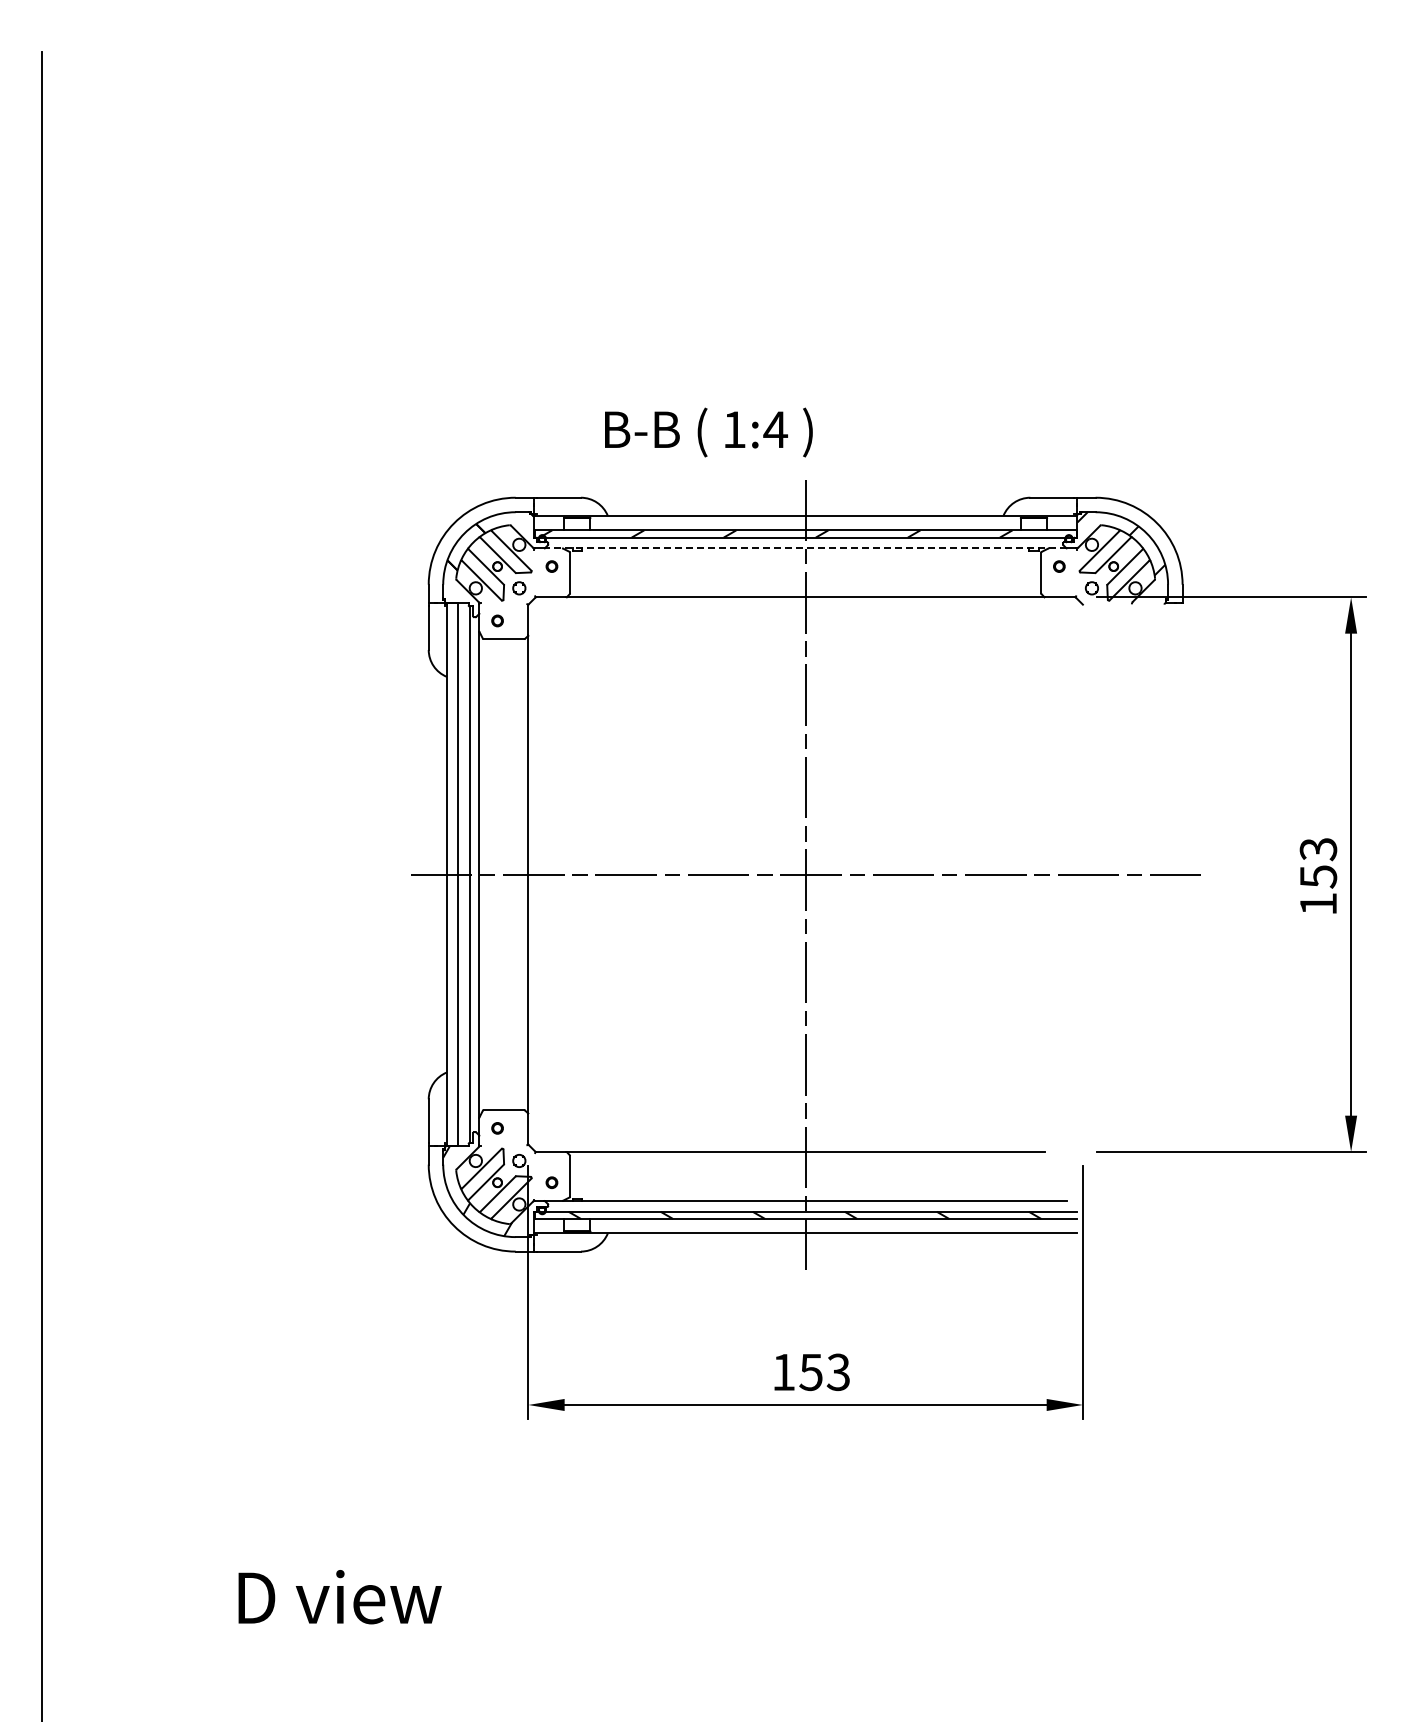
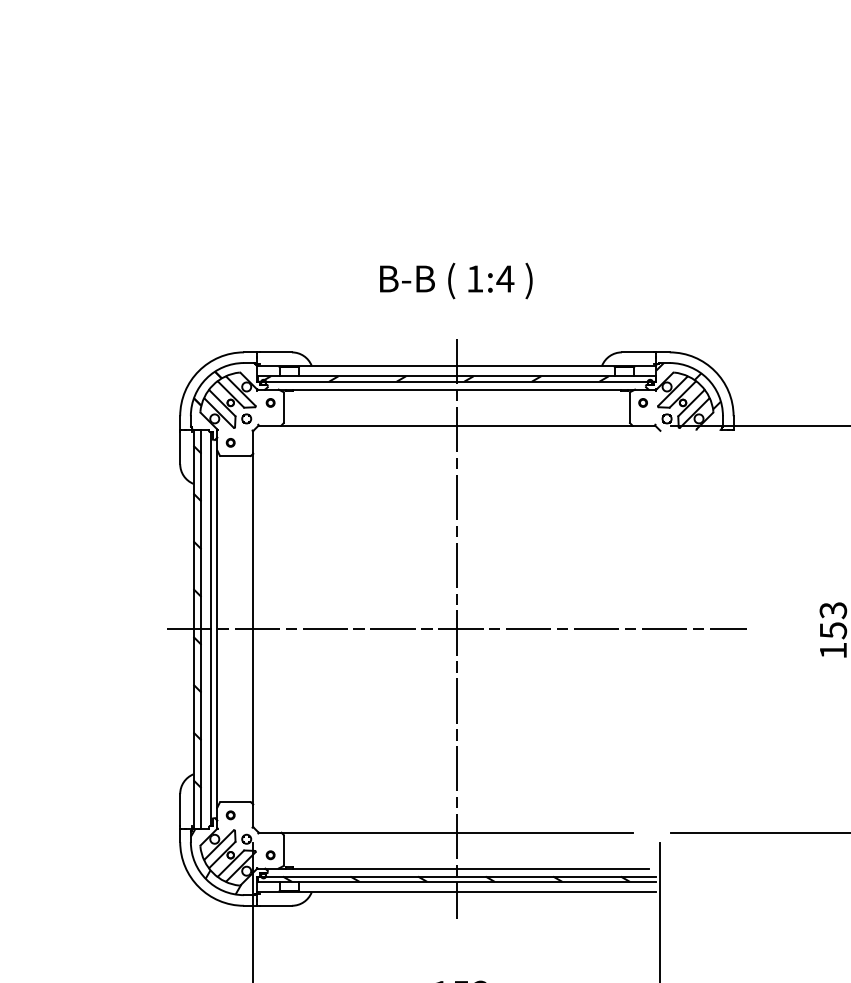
text: (708, 432) -> (456, 281), moved
line: (805, 548) -> (456, 389), dashed -> solid
hatch: (451, 885) -> (196, 637), added

